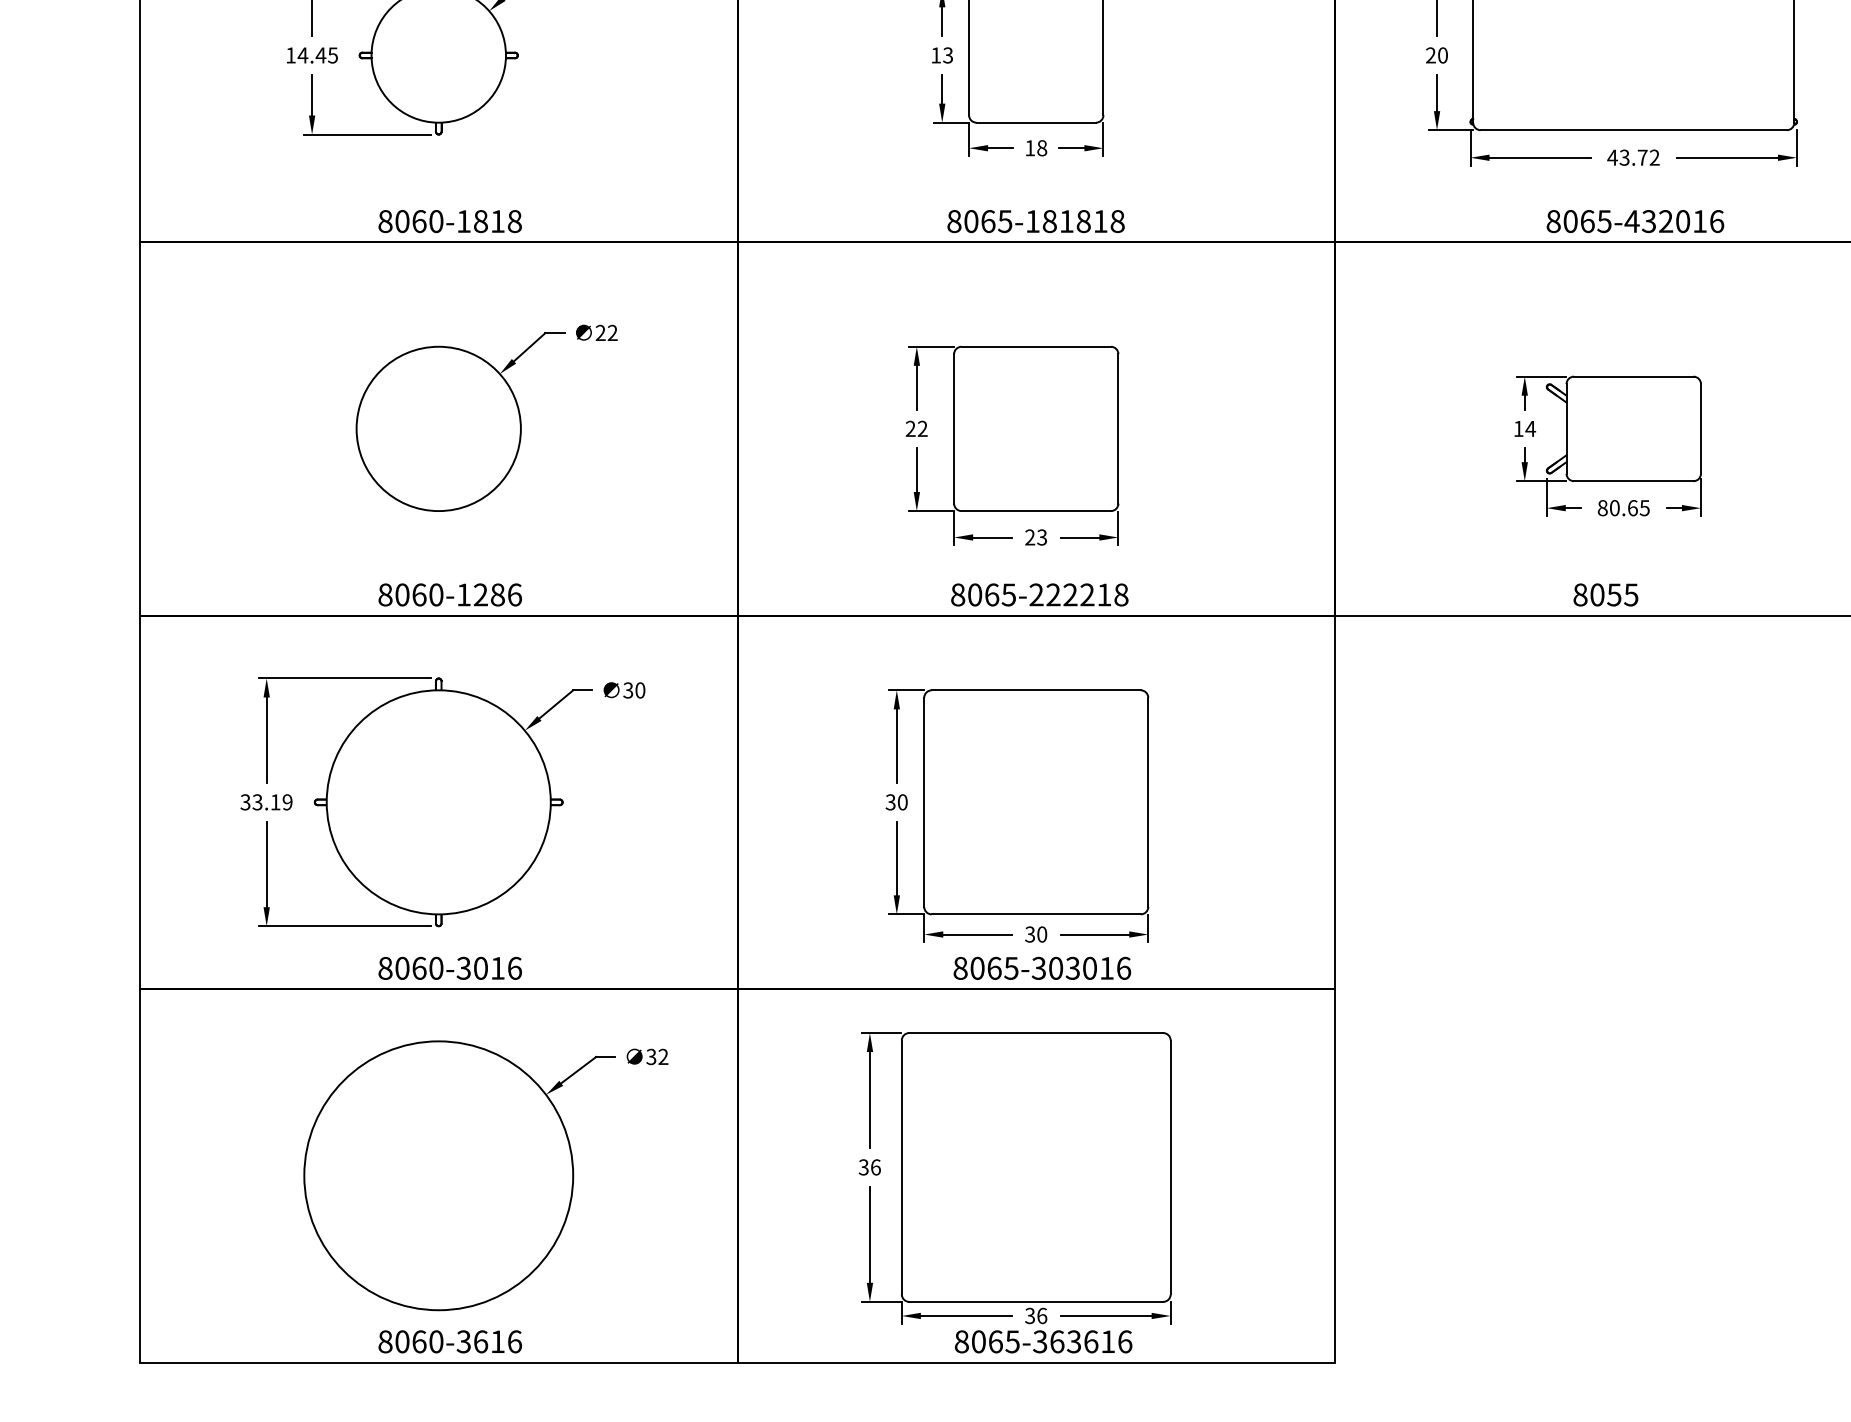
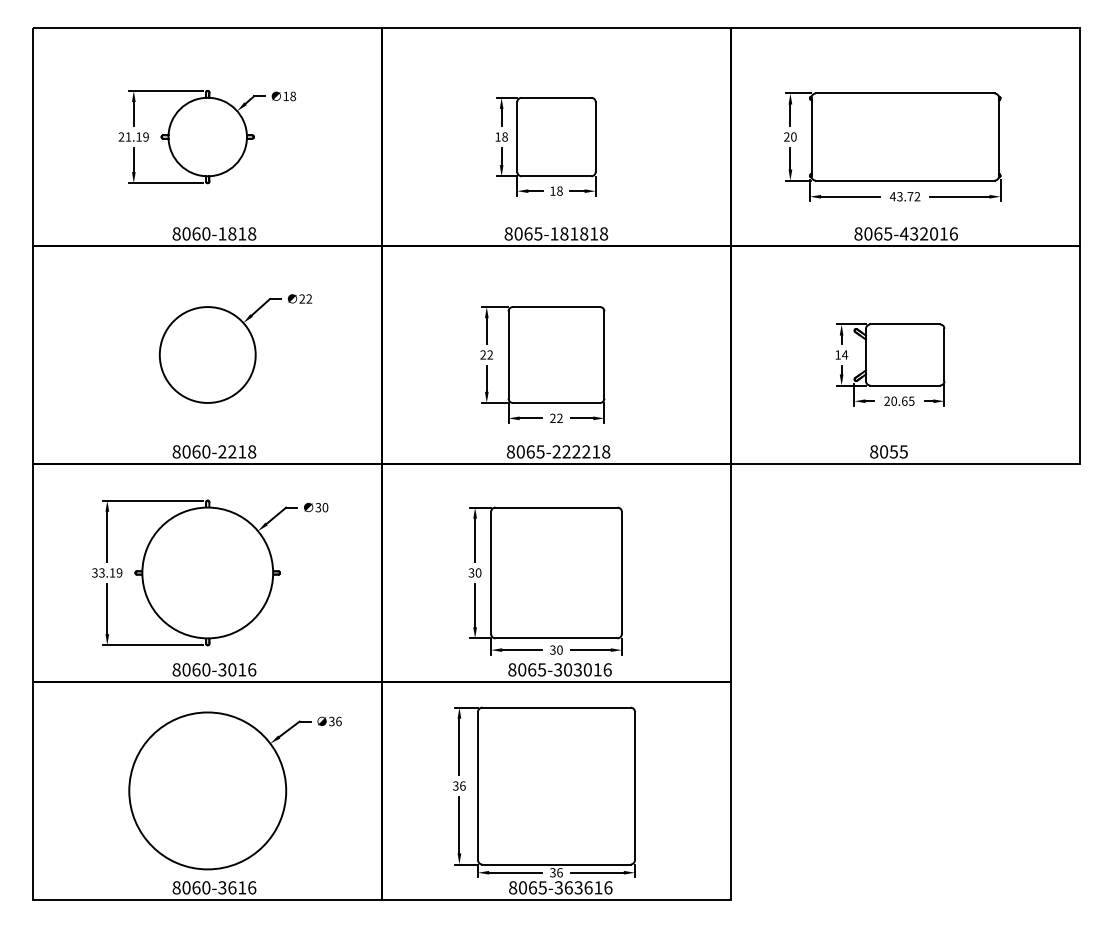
text: (311, 54) -> (133, 136), 14.45 -> 21.19
text: (947, 54) -> (504, 136), 13 -> 18
text: (1603, 506) -> (887, 400), 80.65 -> 20.65
text: (1041, 539) -> (559, 419), 23 -> 22
text: (489, 594) -> (237, 451), 8060-1286 -> 8060-2218
text: (662, 1056) -> (338, 721), 32 -> 36

